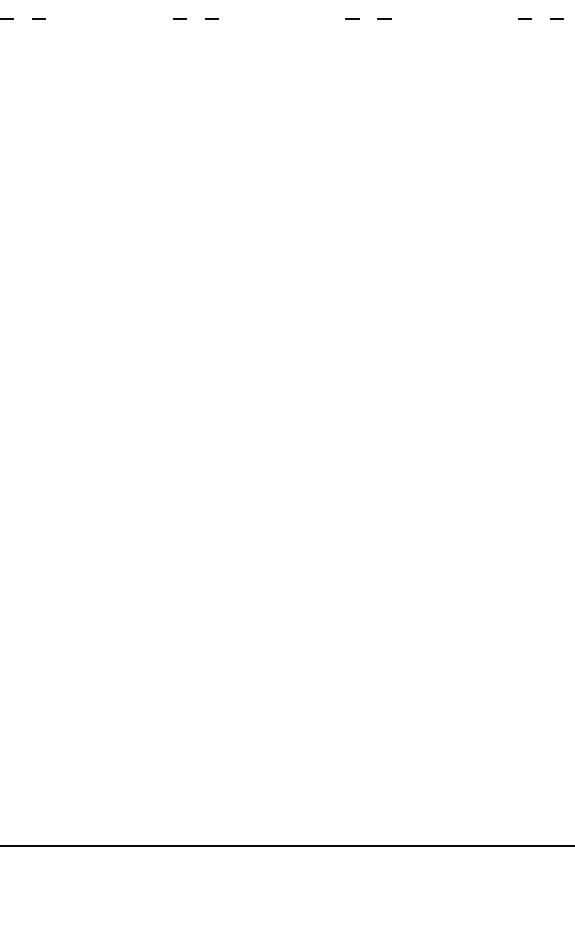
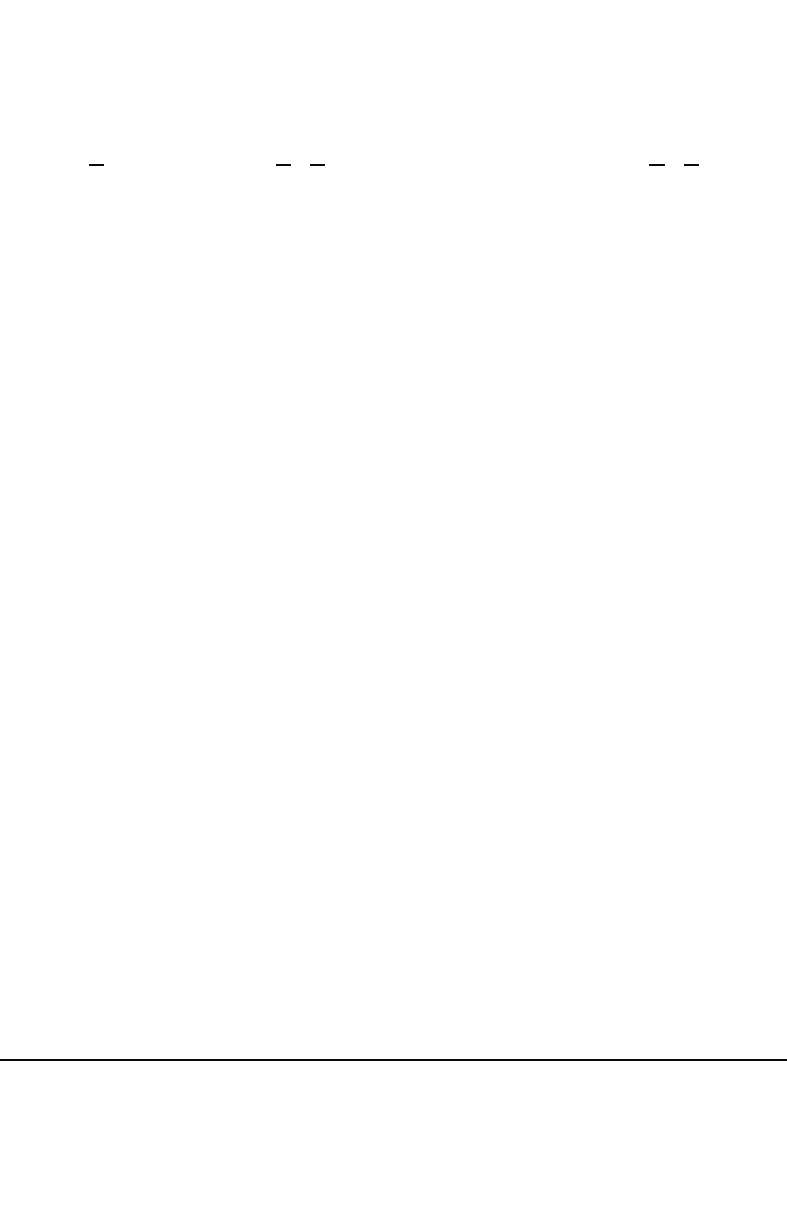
line: (38, 18) -> (130, 164), removed
line: (351, 18) -> (469, 164), removed
line: (384, 18) -> (504, 164), removed

